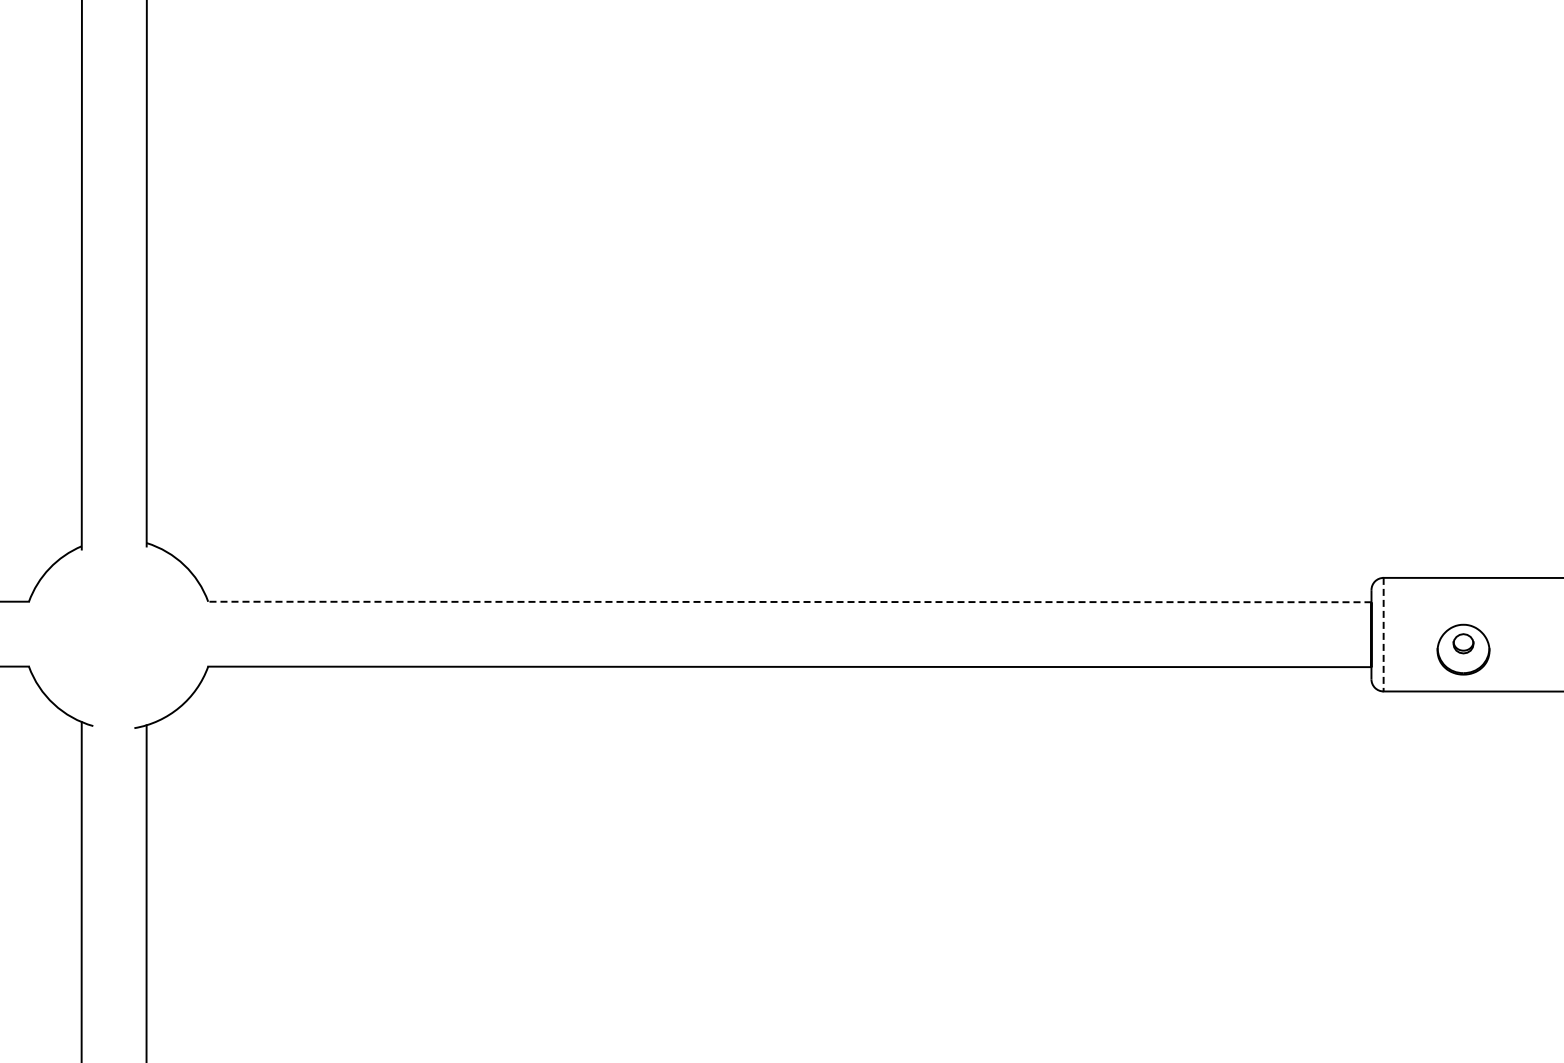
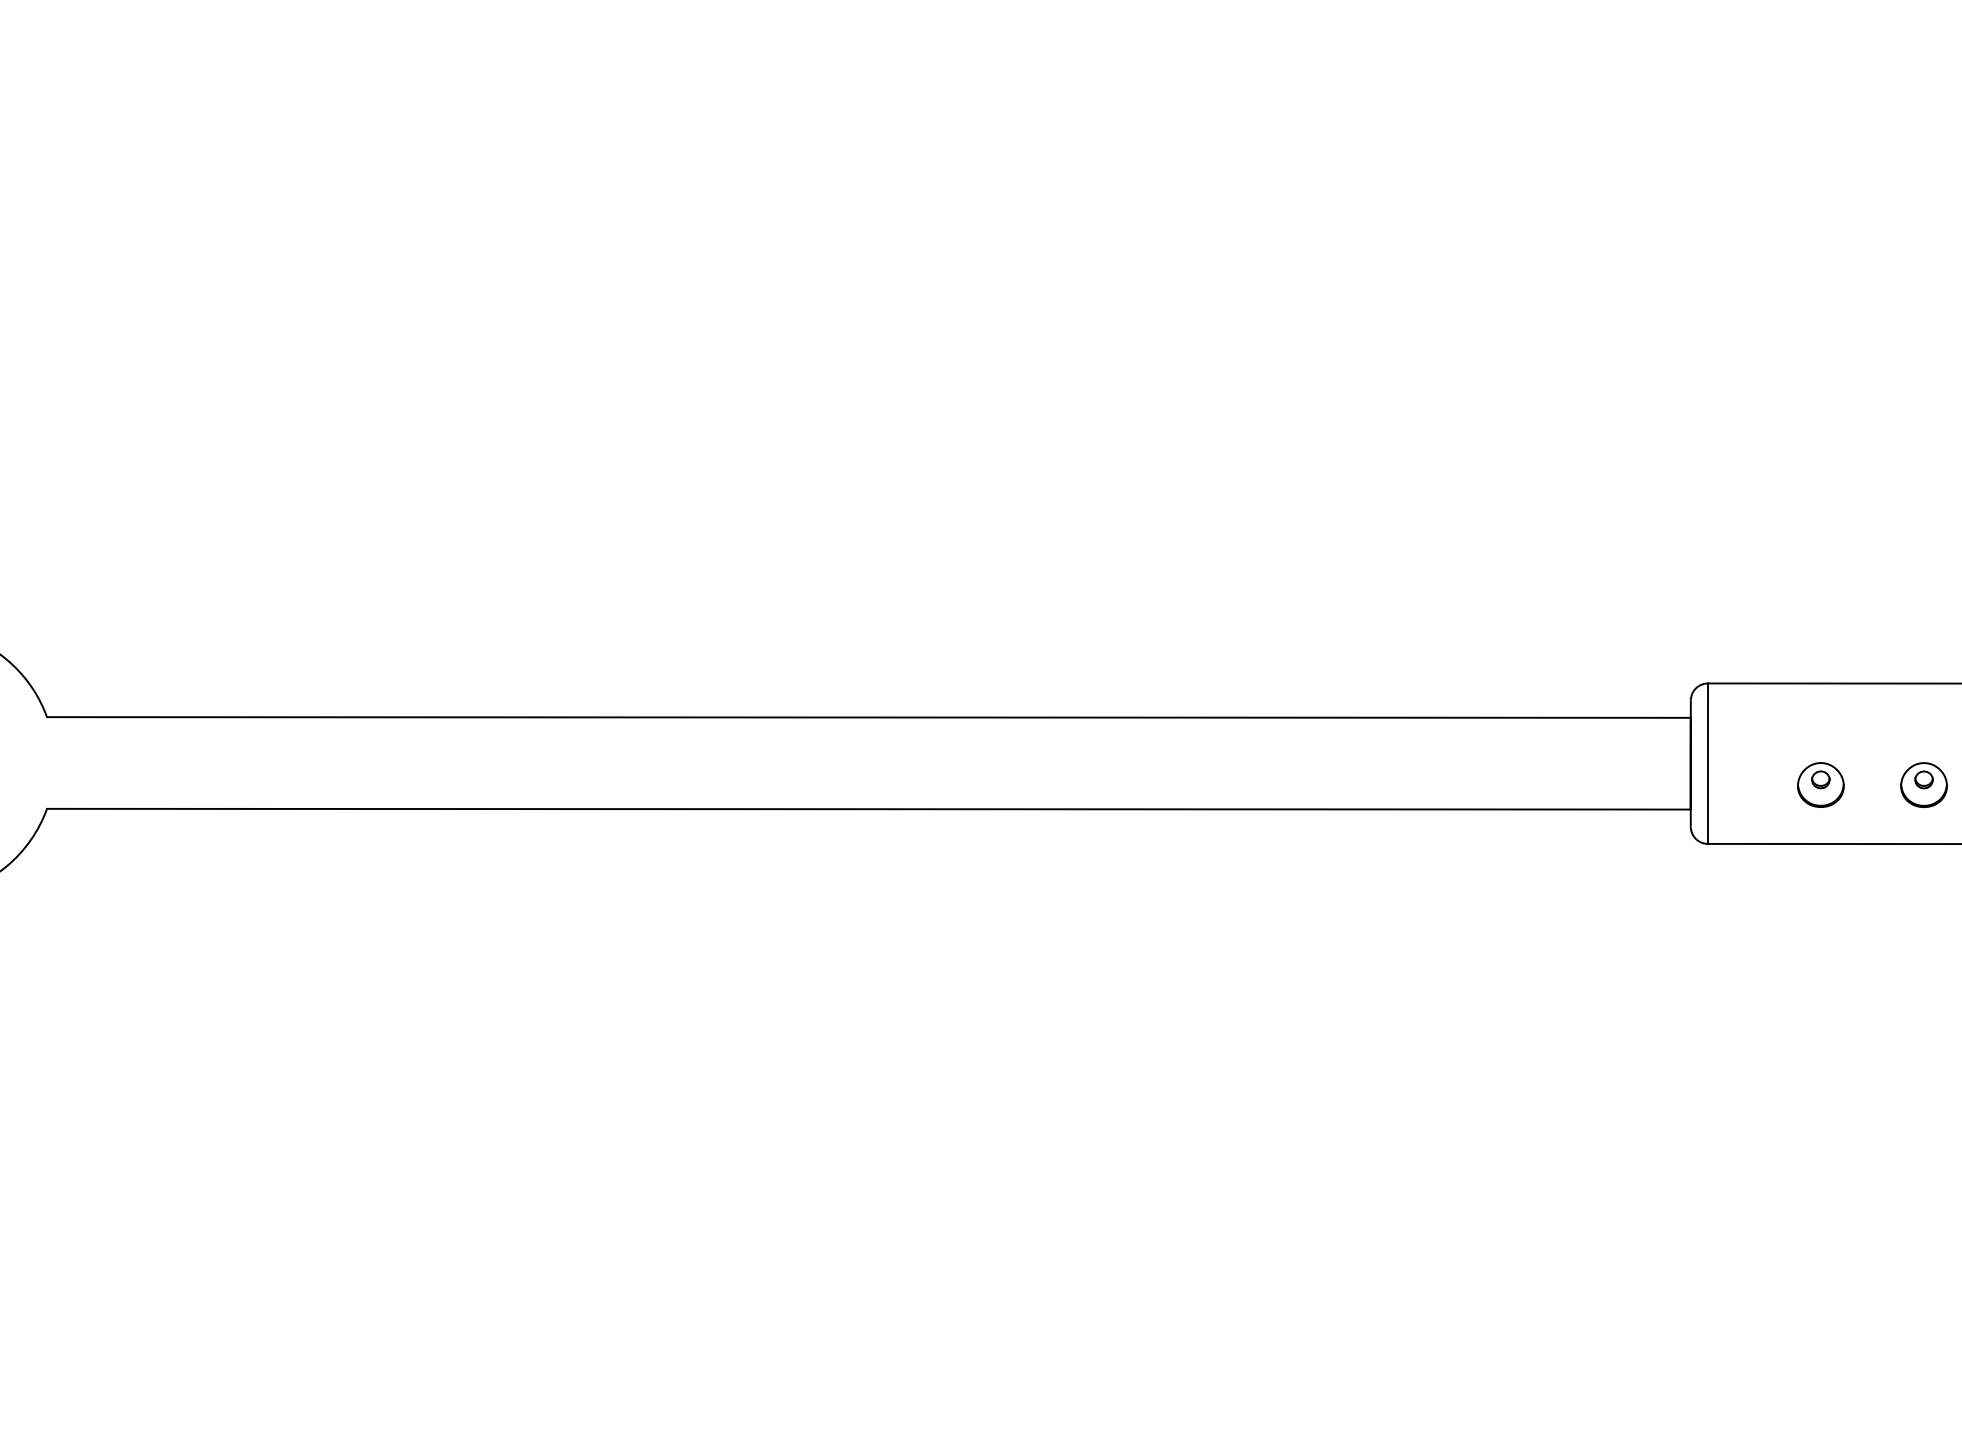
line: (789, 601) -> (868, 716), dashed -> solid
line: (1383, 634) -> (1707, 763), dashed -> solid
part: (1463, 649) -> (1820, 784), size x0.62
part: (1536, 649) -> (1924, 784), added

